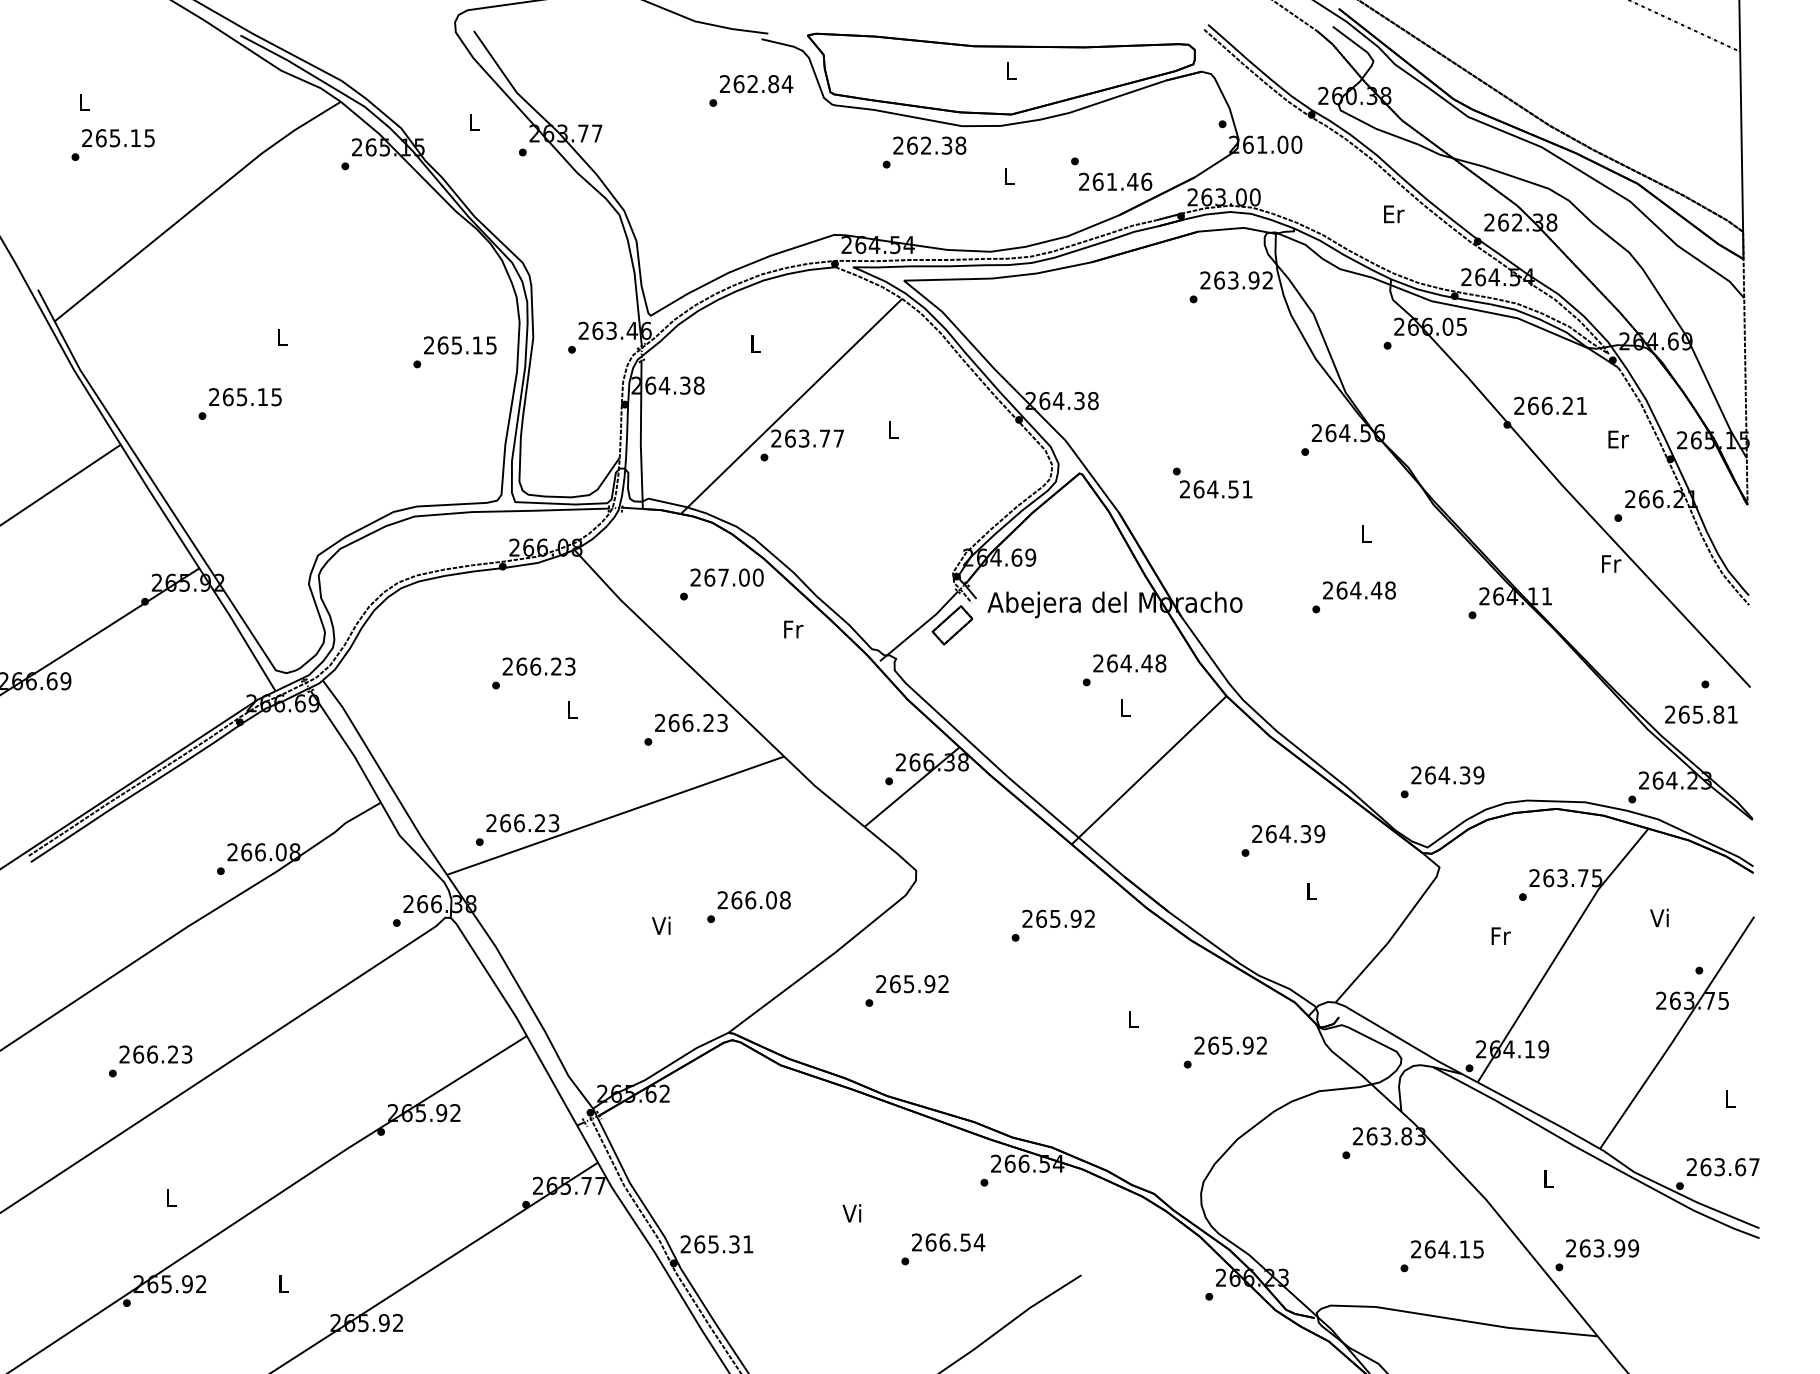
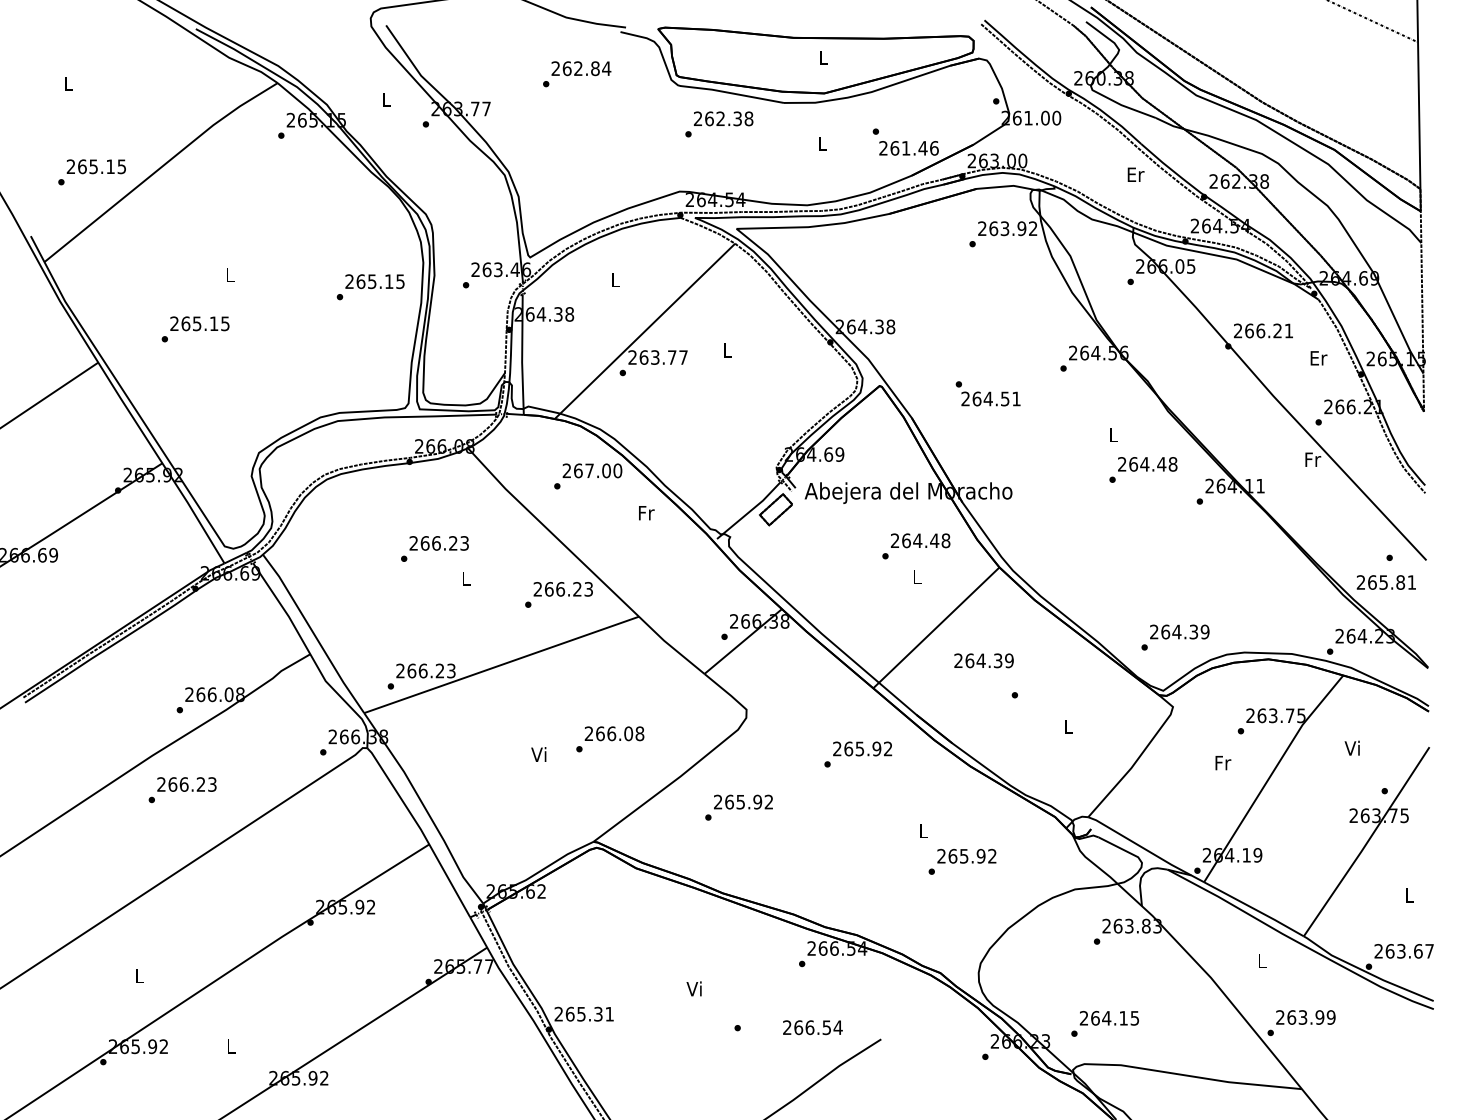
text: (751, 91) -> (577, 74), moved
text: (112, 145) -> (91, 172), moved
text: (924, 152) -> (719, 124), moved
text: (1354, 596) -> (1143, 469), moved
text: (1287, 833) -> (983, 660), moved
text: (1225, 1052) -> (962, 861), moved
text: (150, 1061) -> (182, 790), moved
text: (948, 1242) -> (812, 1027), moved
text: (1441, 1255) -> (1104, 1023), moved

